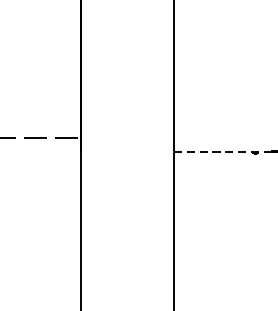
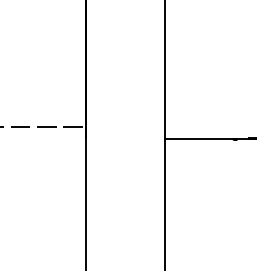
line: (223, 152) -> (207, 139), dashed -> solid

